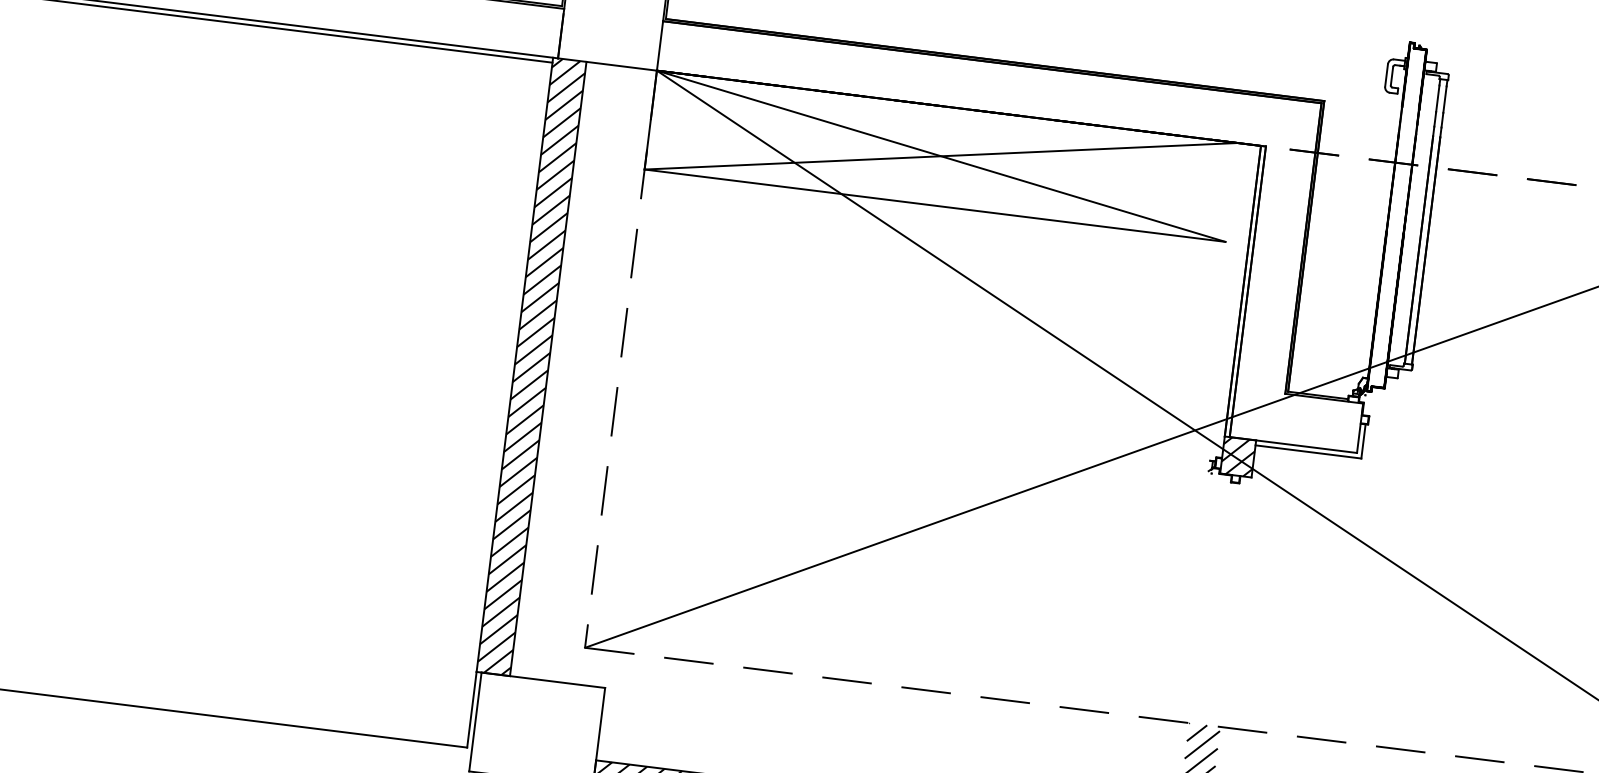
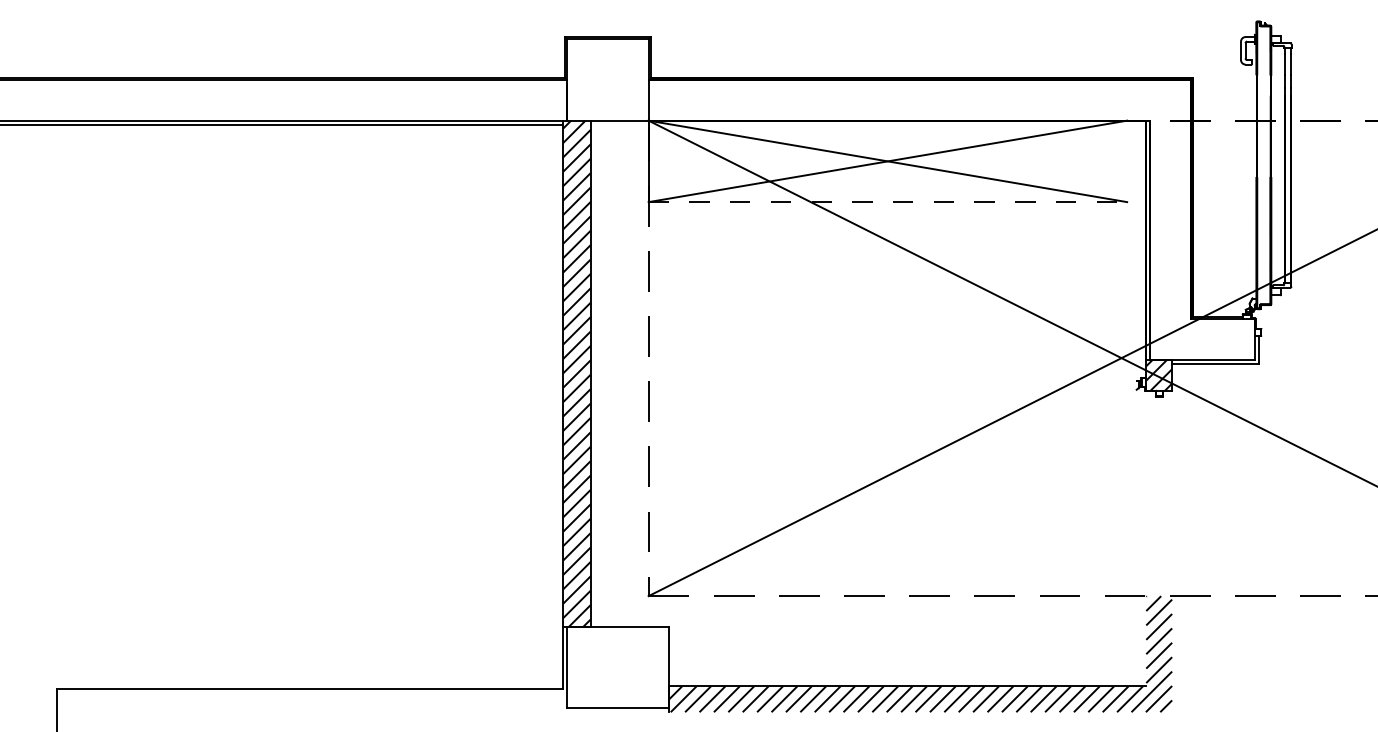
line: (935, 206) -> (888, 202), solid -> dashed

